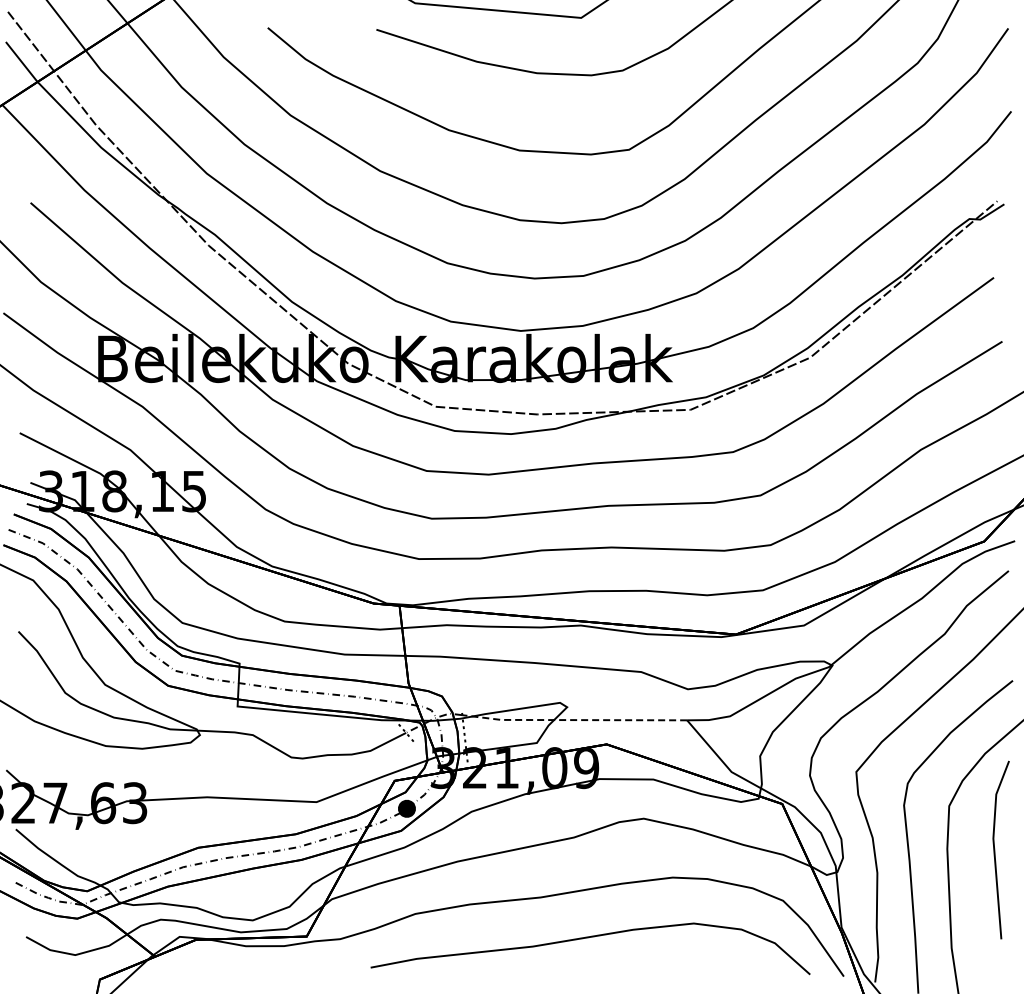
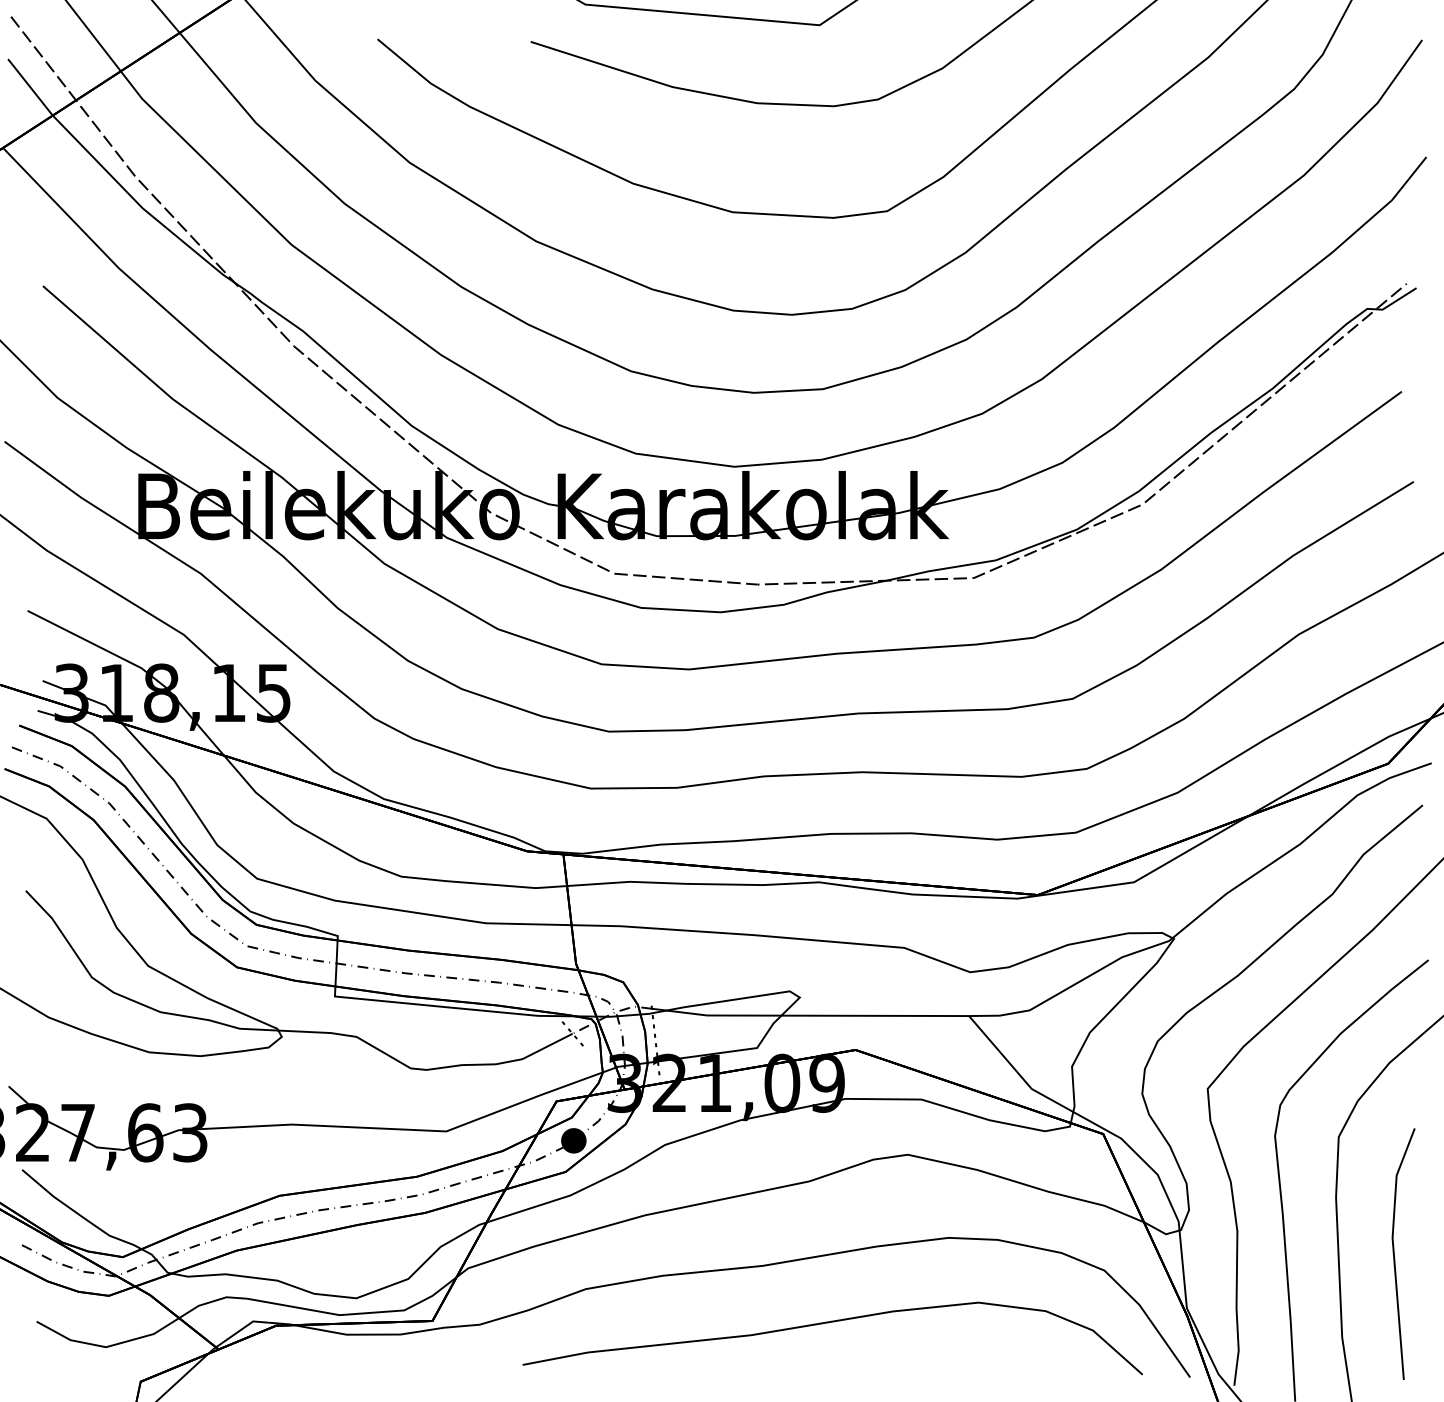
line: (573, 720) -> (808, 1016), dashed -> solid
line: (995, 849) -> (1395, 1253), moved

